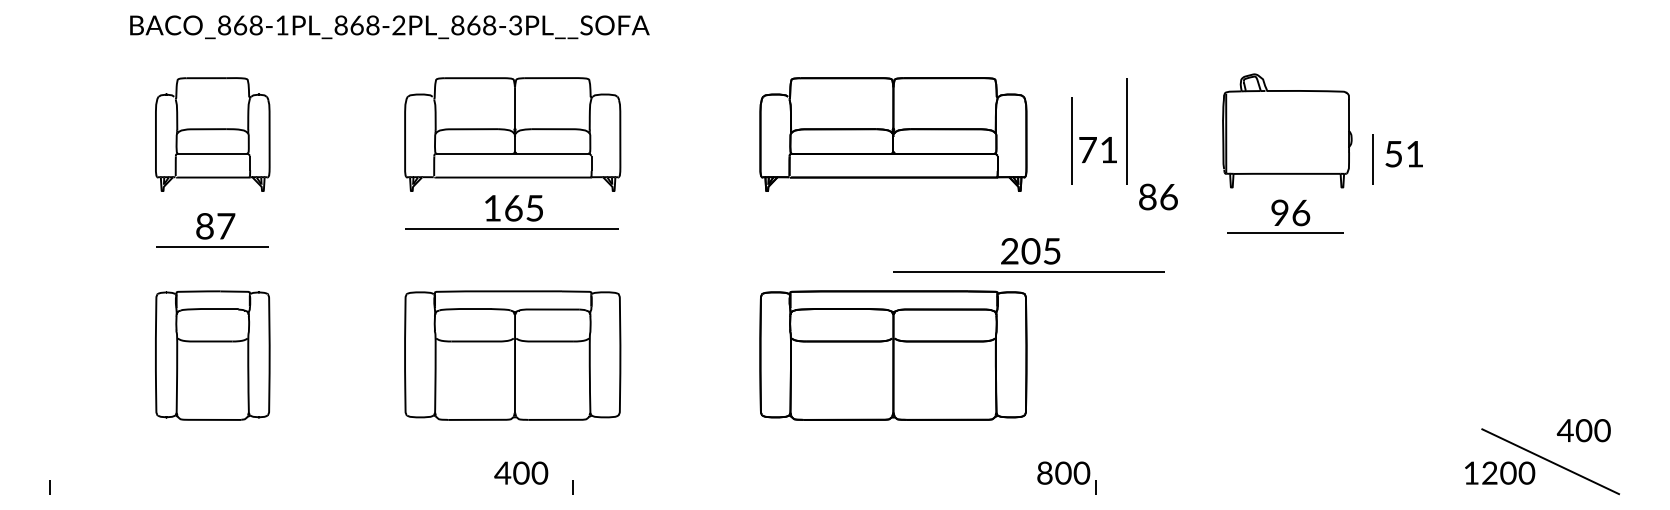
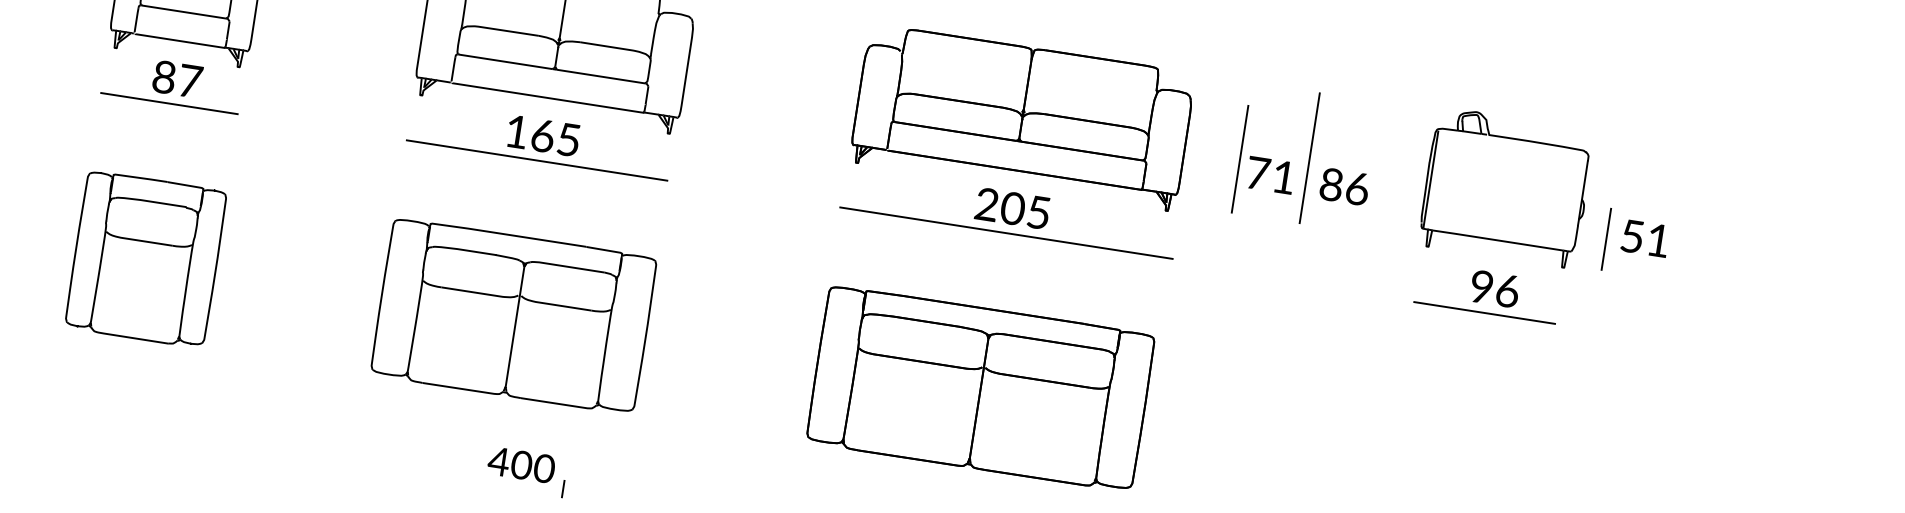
text: (1158, 196) -> (1344, 186), moved
part: (212, 230) -> (172, 83), moved
part: (1028, 255) -> (1009, 213), moved
text: (521, 472) -> (521, 464), moved

